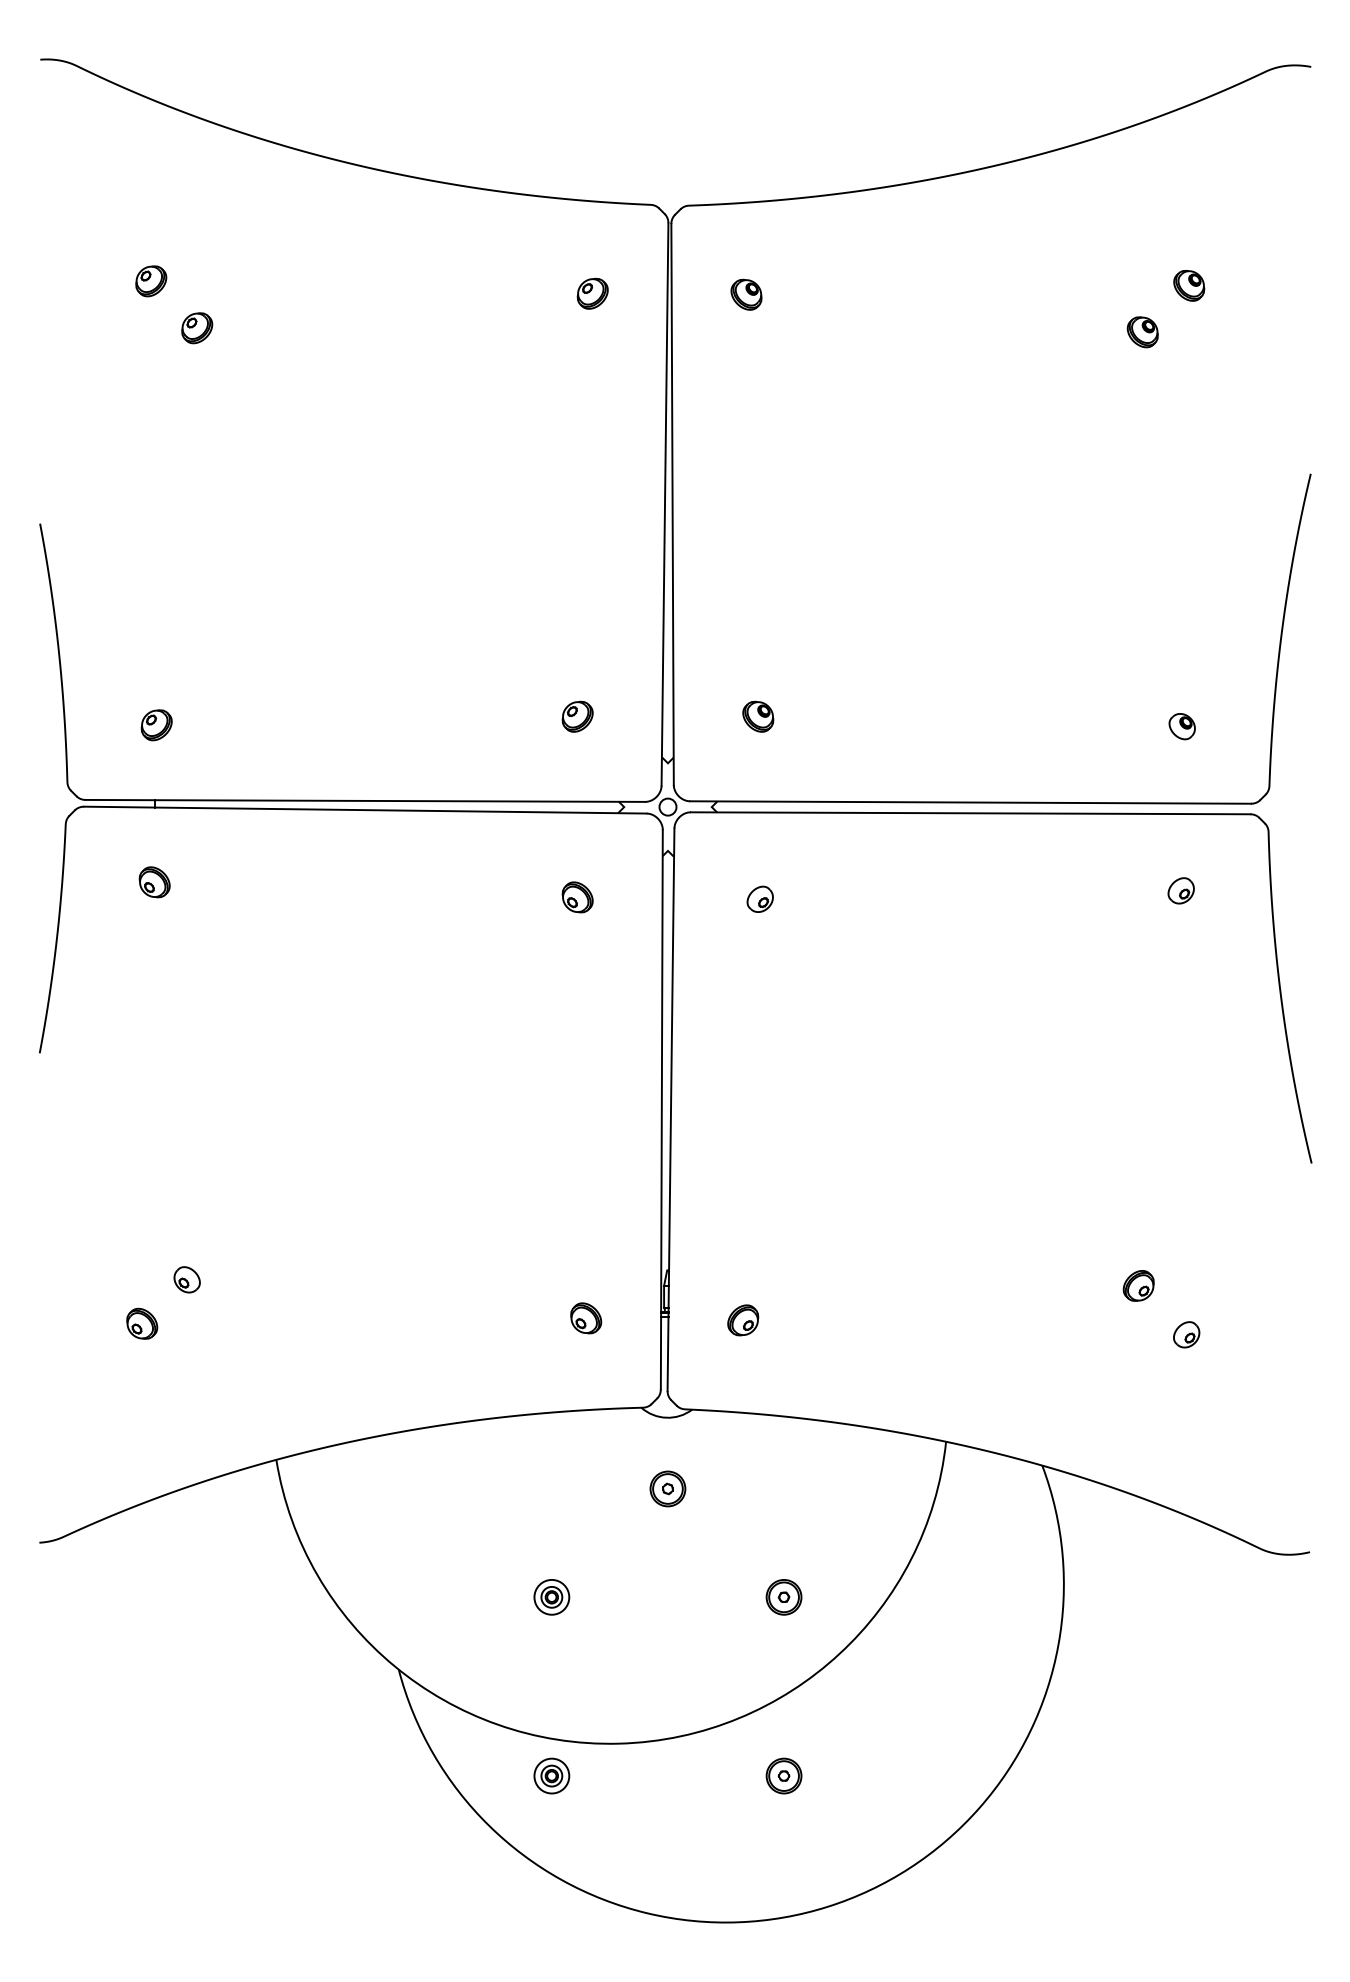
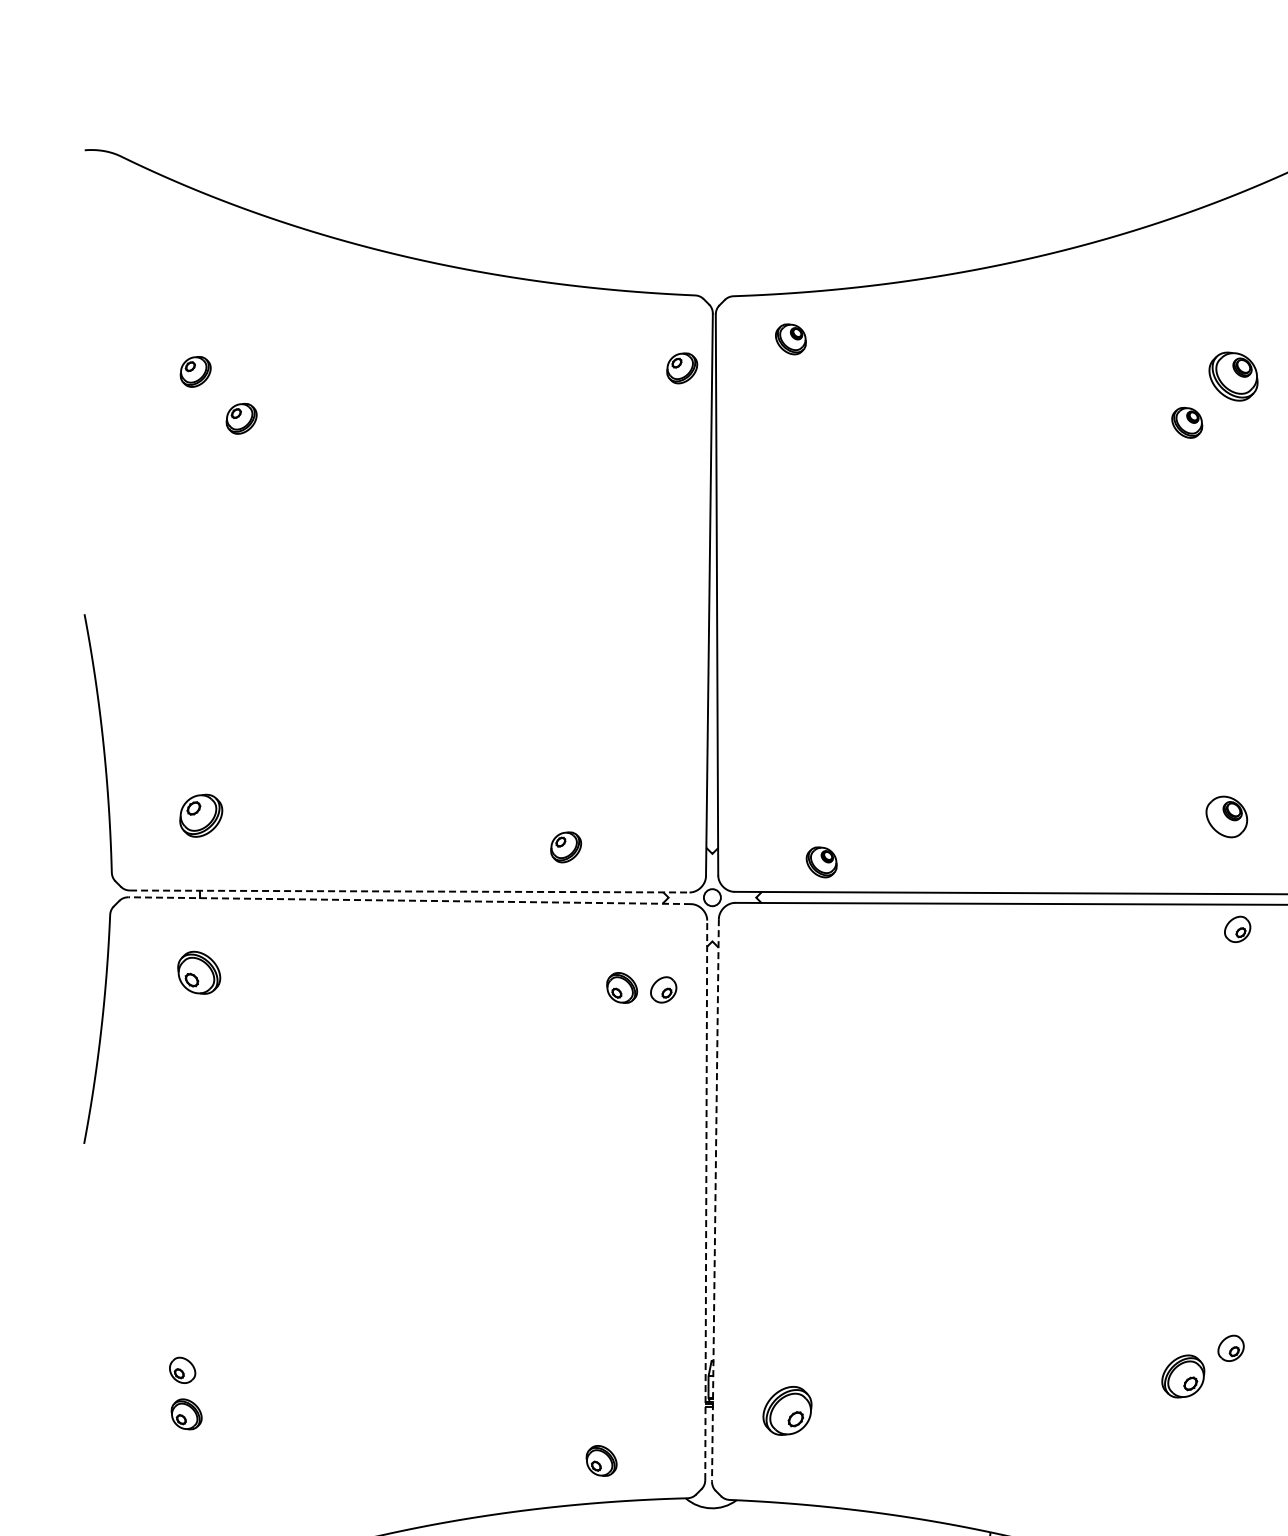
part: (1189, 285) -> (1233, 376), size x1.6
part: (592, 293) -> (681, 368), moved
part: (746, 294) -> (790, 339), moved
part: (577, 716) -> (565, 847), moved
part: (758, 716) -> (821, 862), moved
part: (156, 725) -> (200, 816), size x1.4
part: (1181, 726) -> (1225, 817), size x1.6
line: (365, 800) -> (409, 891), solid -> dashed
line: (364, 810) -> (408, 901), solid -> dashed
part: (154, 882) -> (198, 973), size x1.4
part: (1180, 890) -> (1236, 929), moved
part: (759, 898) -> (662, 989), moved
line: (661, 1109) -> (705, 1200), solid -> dashed
line: (671, 1110) -> (715, 1201), solid -> dashed
part: (186, 1279) -> (181, 1370), moved
part: (1138, 1285) -> (1182, 1376), size x1.4
part: (586, 1318) -> (601, 1461), moved
part: (743, 1320) -> (787, 1411), size x1.6
part: (1186, 1334) -> (1230, 1348), moved

